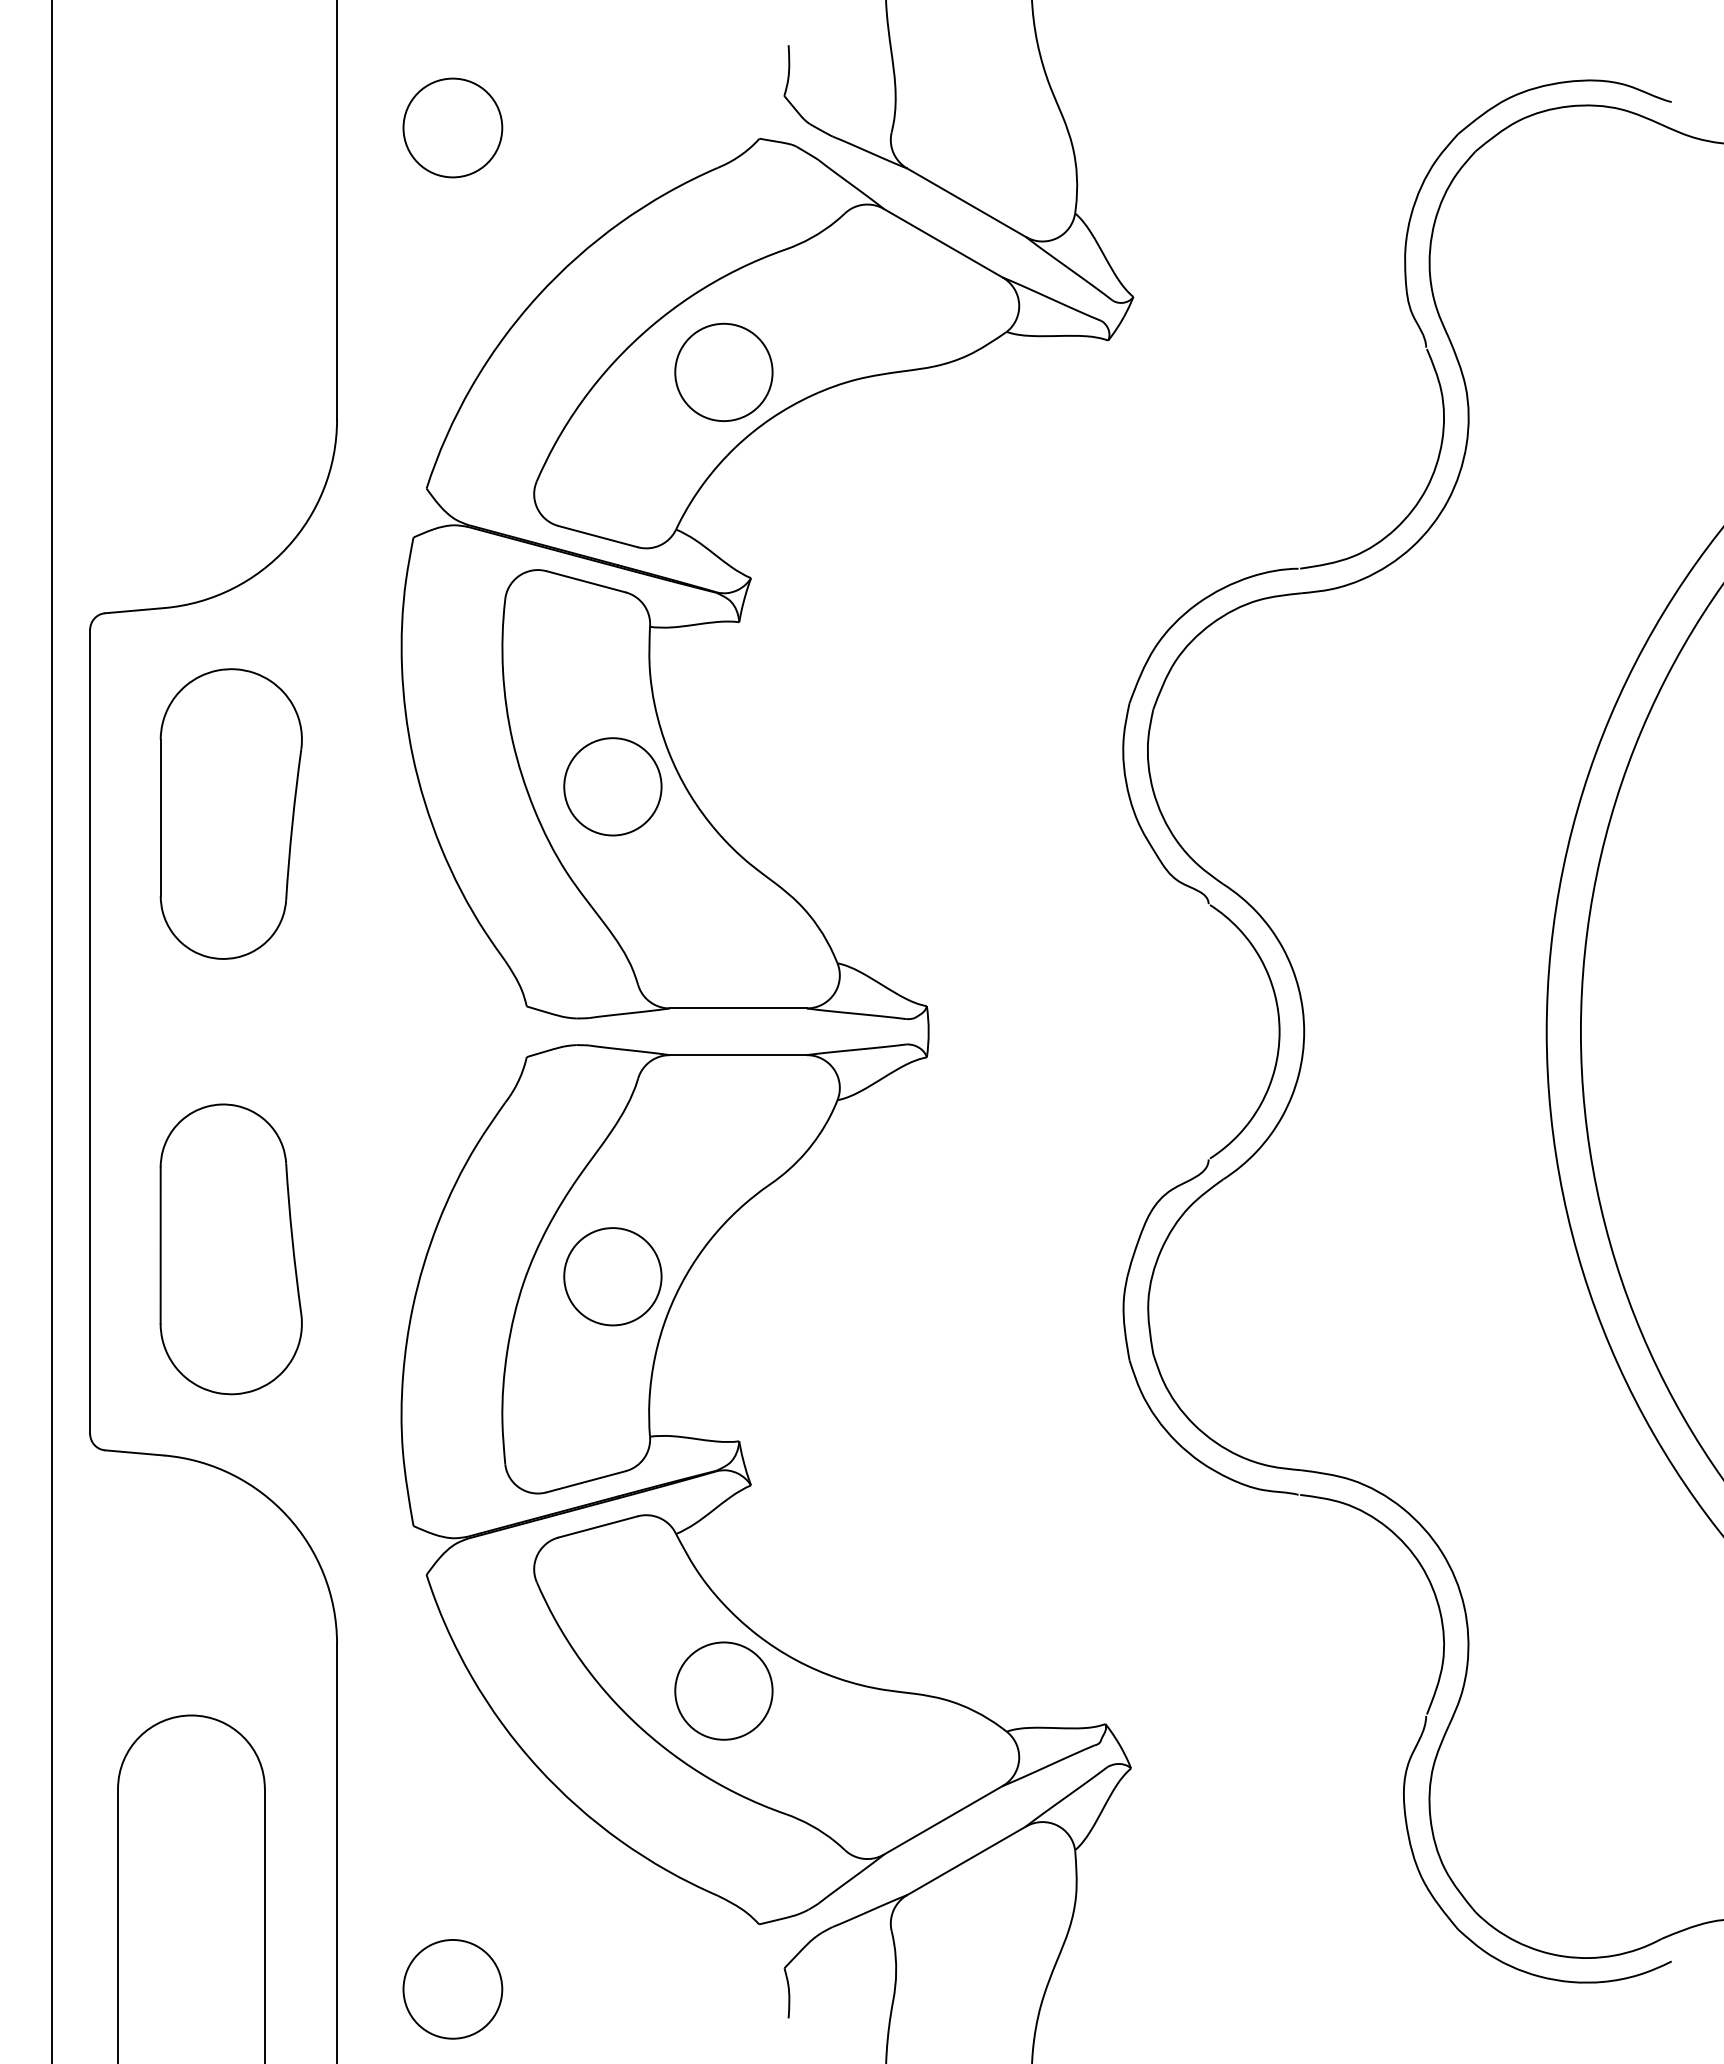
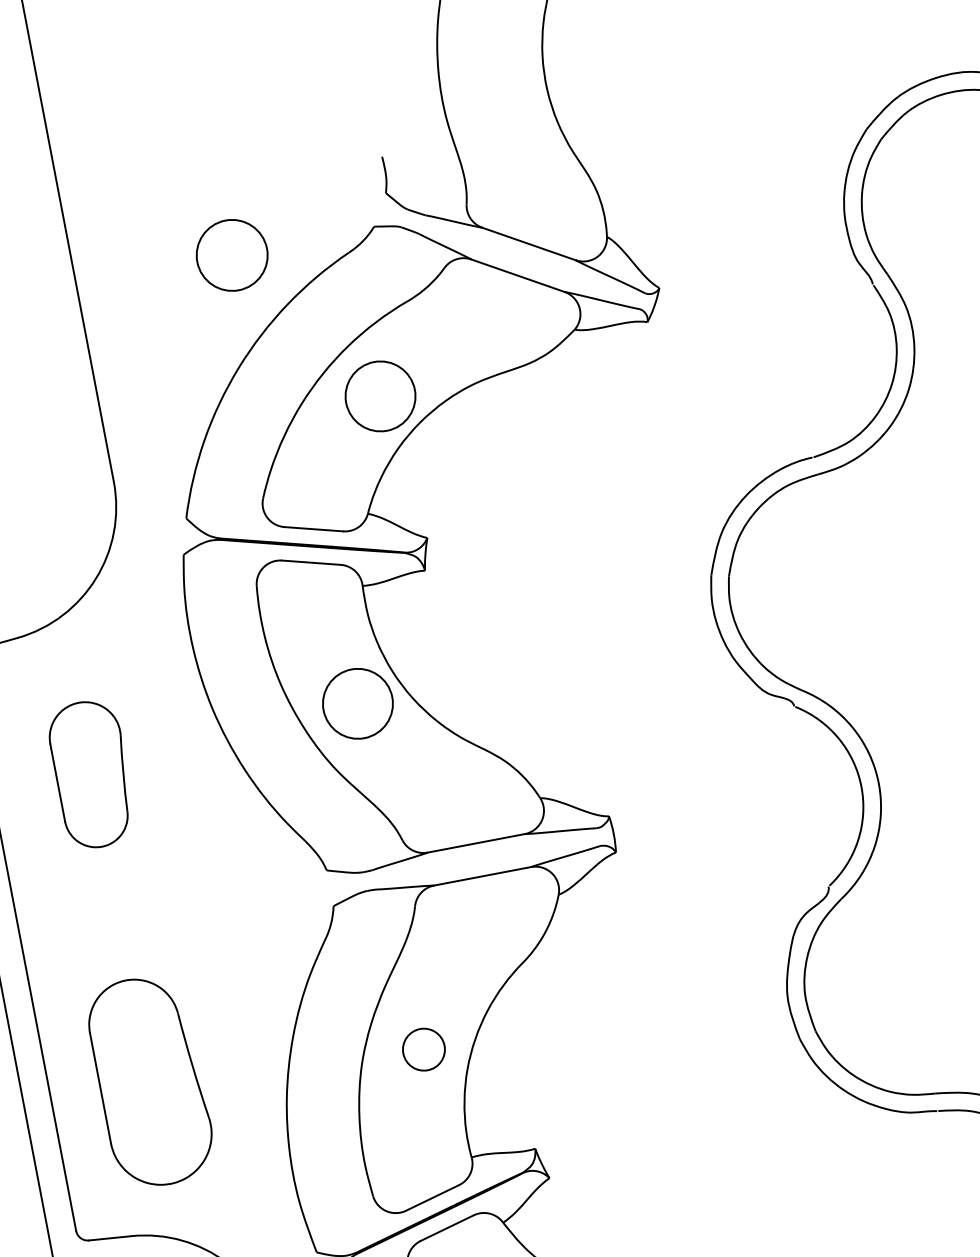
circle: (452, 127) -> (231, 255), moved
part: (230, 813) -> (91, 774), size x0.7
circle: (612, 1276) -> (423, 1049), size x0.6

